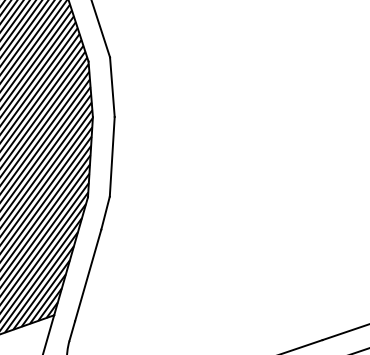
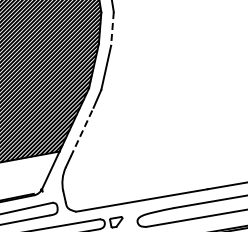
line: (112, 86) -> (112, 28), solid -> dashed
line: (88, 275) -> (82, 132), solid -> dashed

